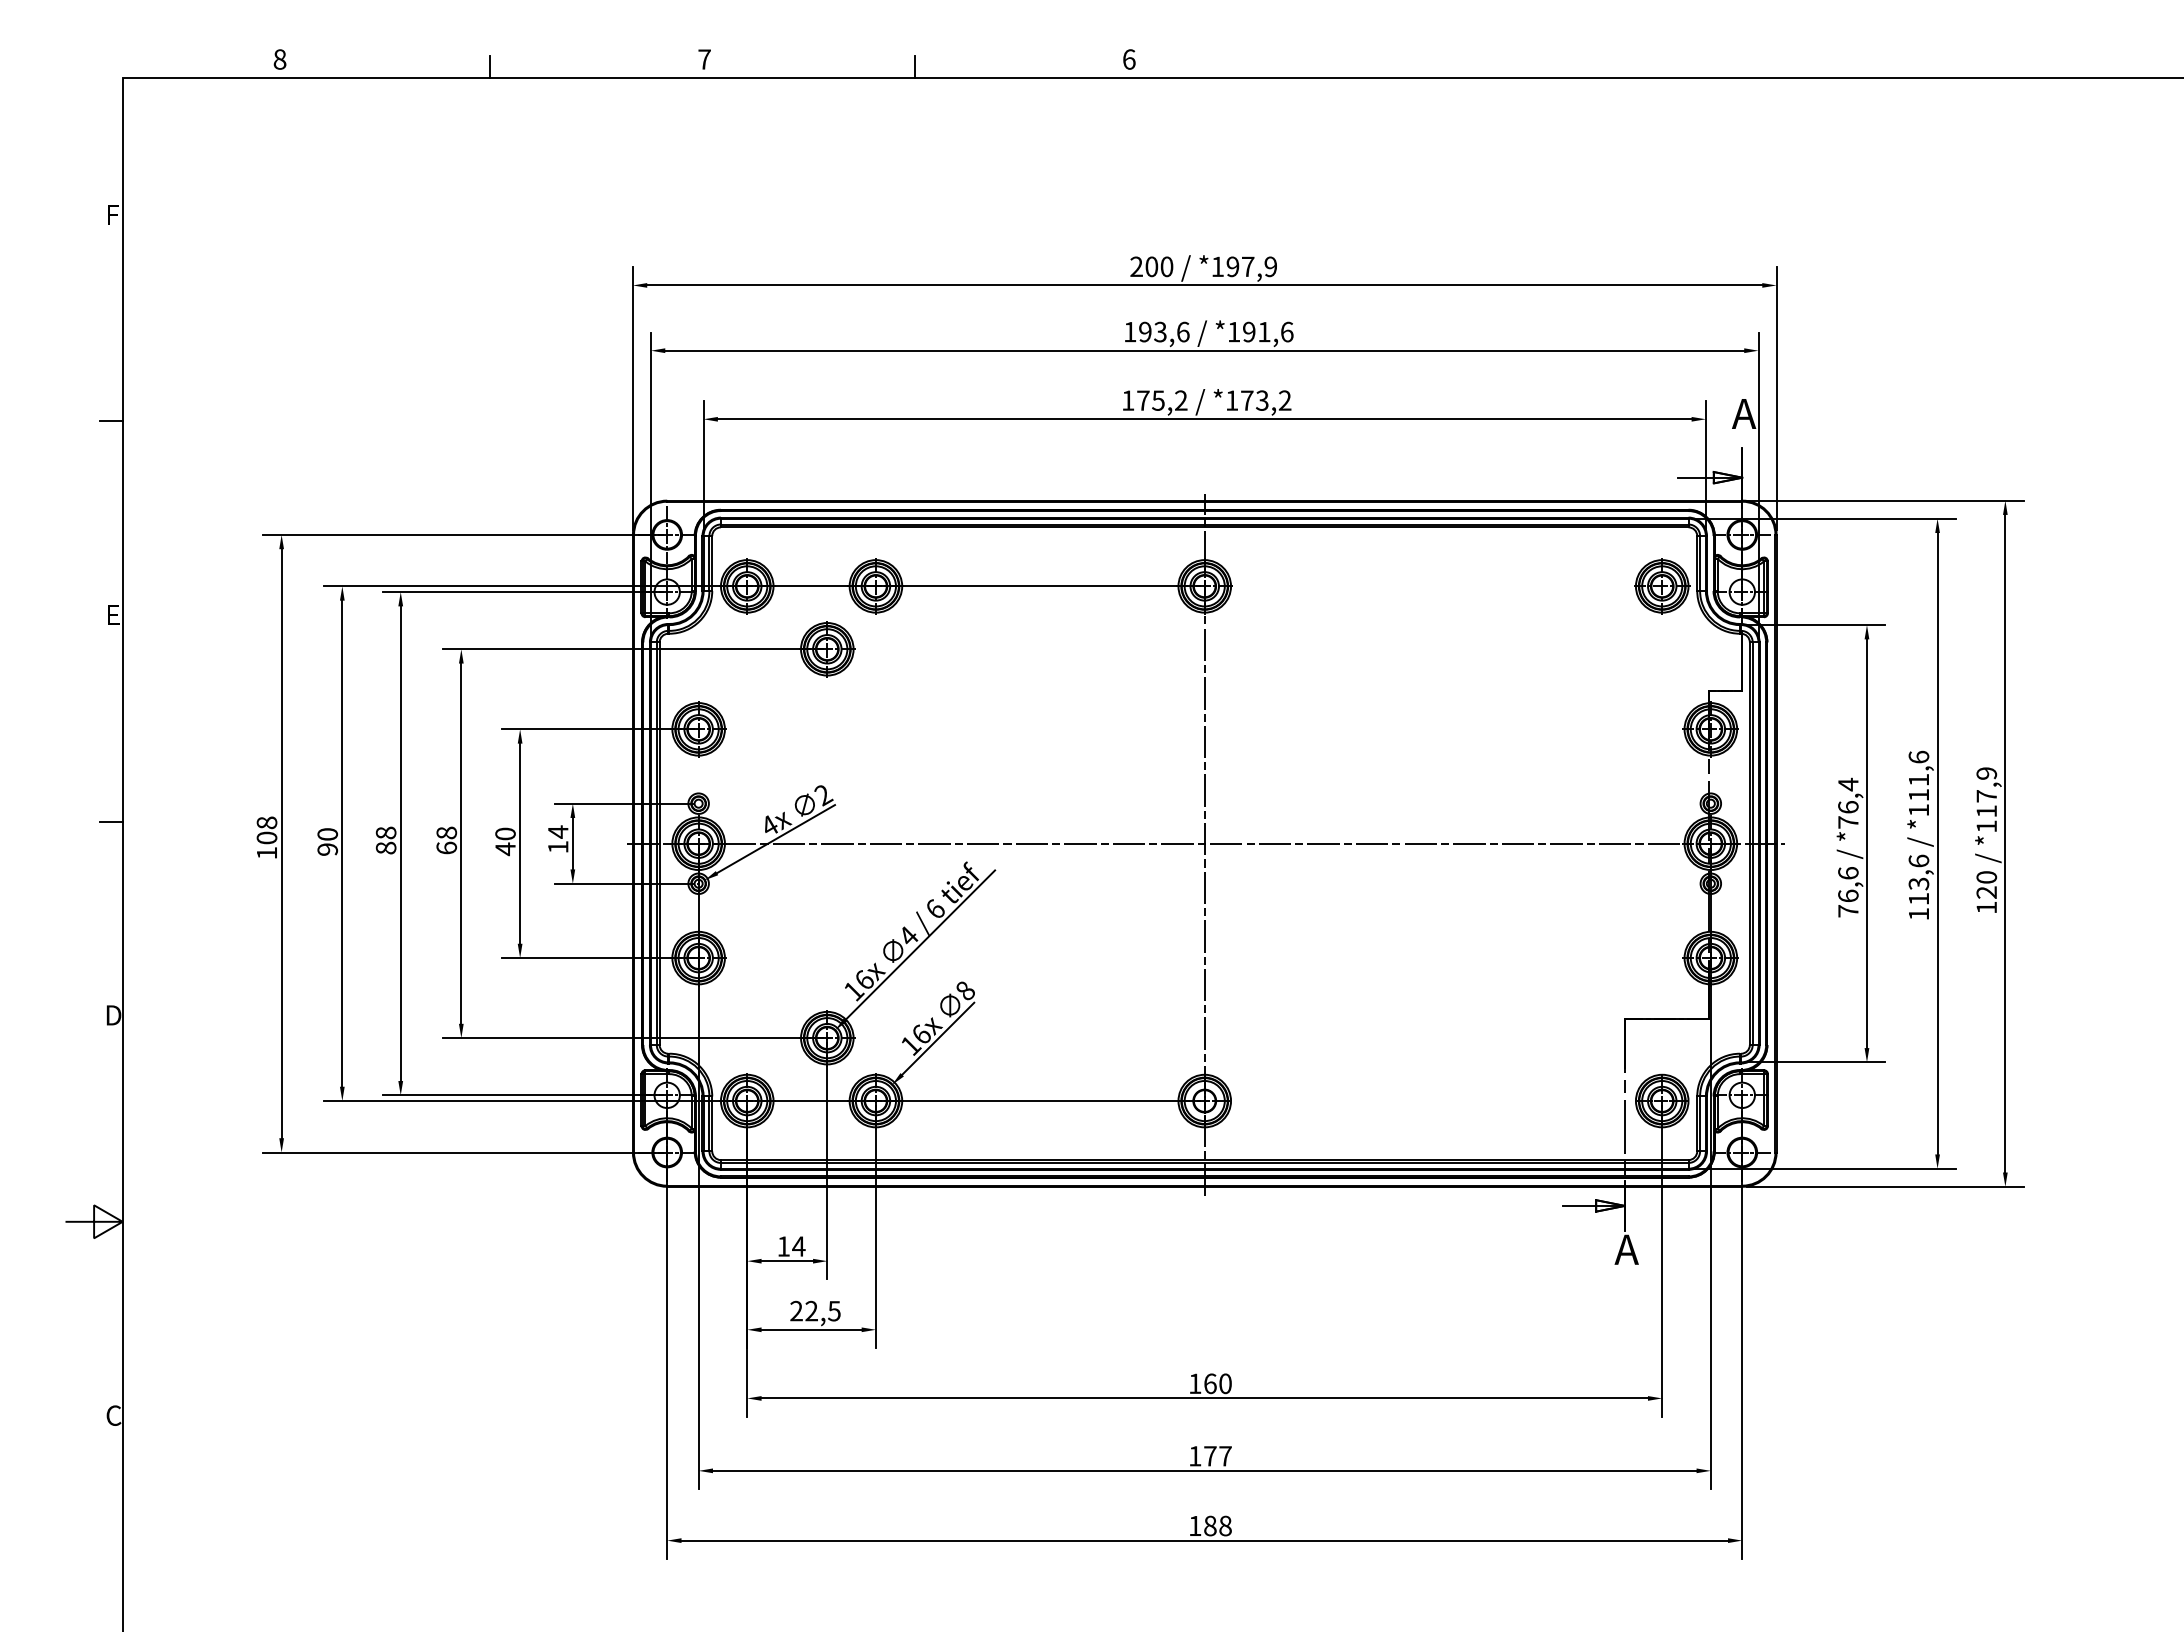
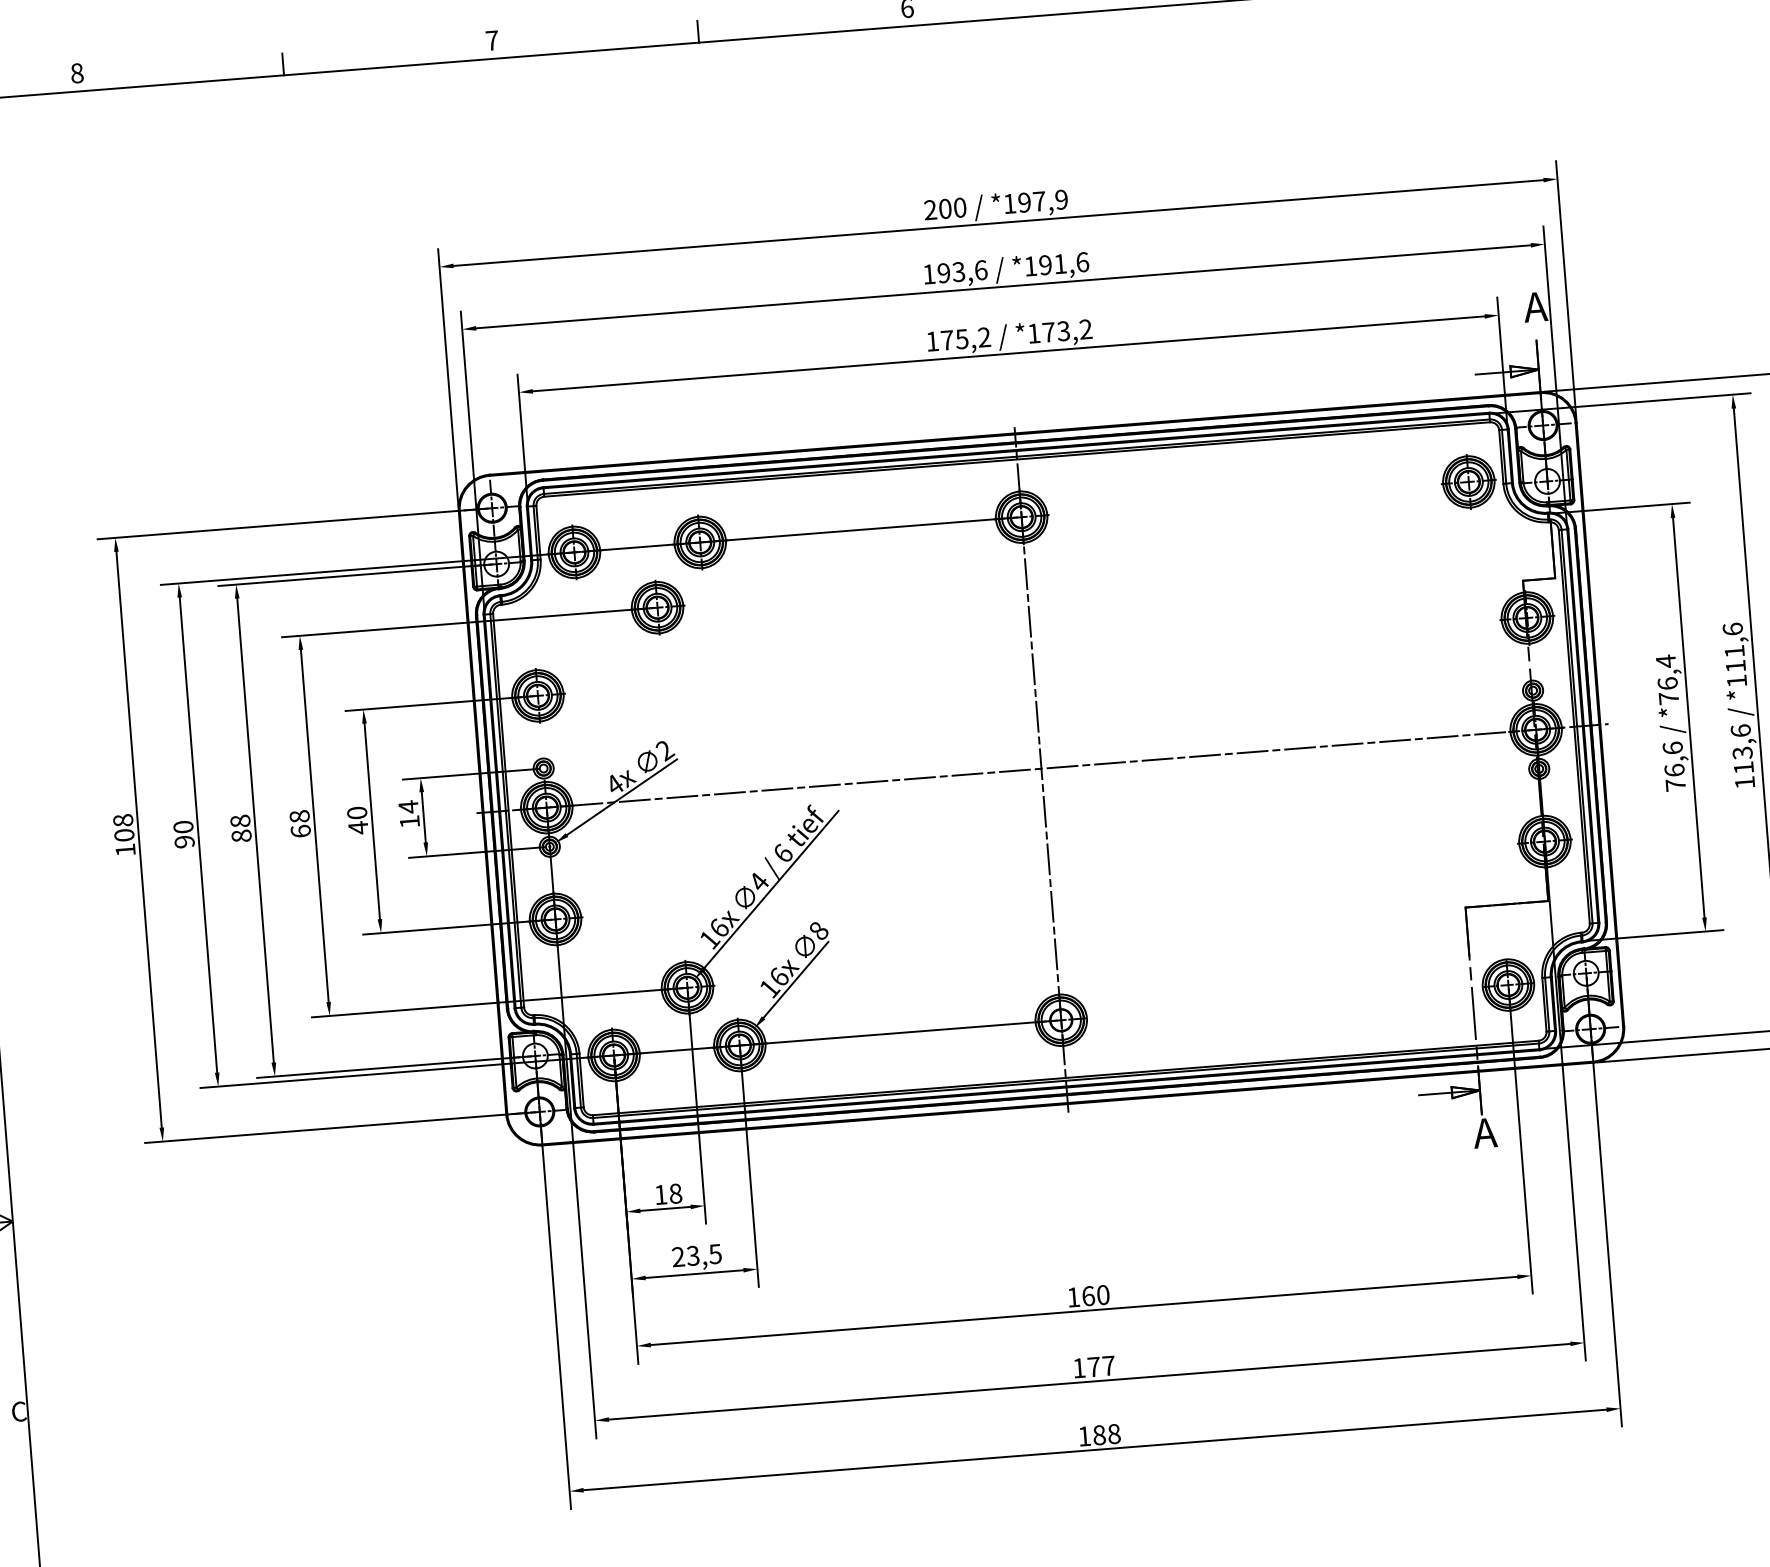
text: (798, 1246) -> (675, 1193), 14 -> 18
text: (811, 1311) -> (693, 1256), 22,5 -> 23,5

